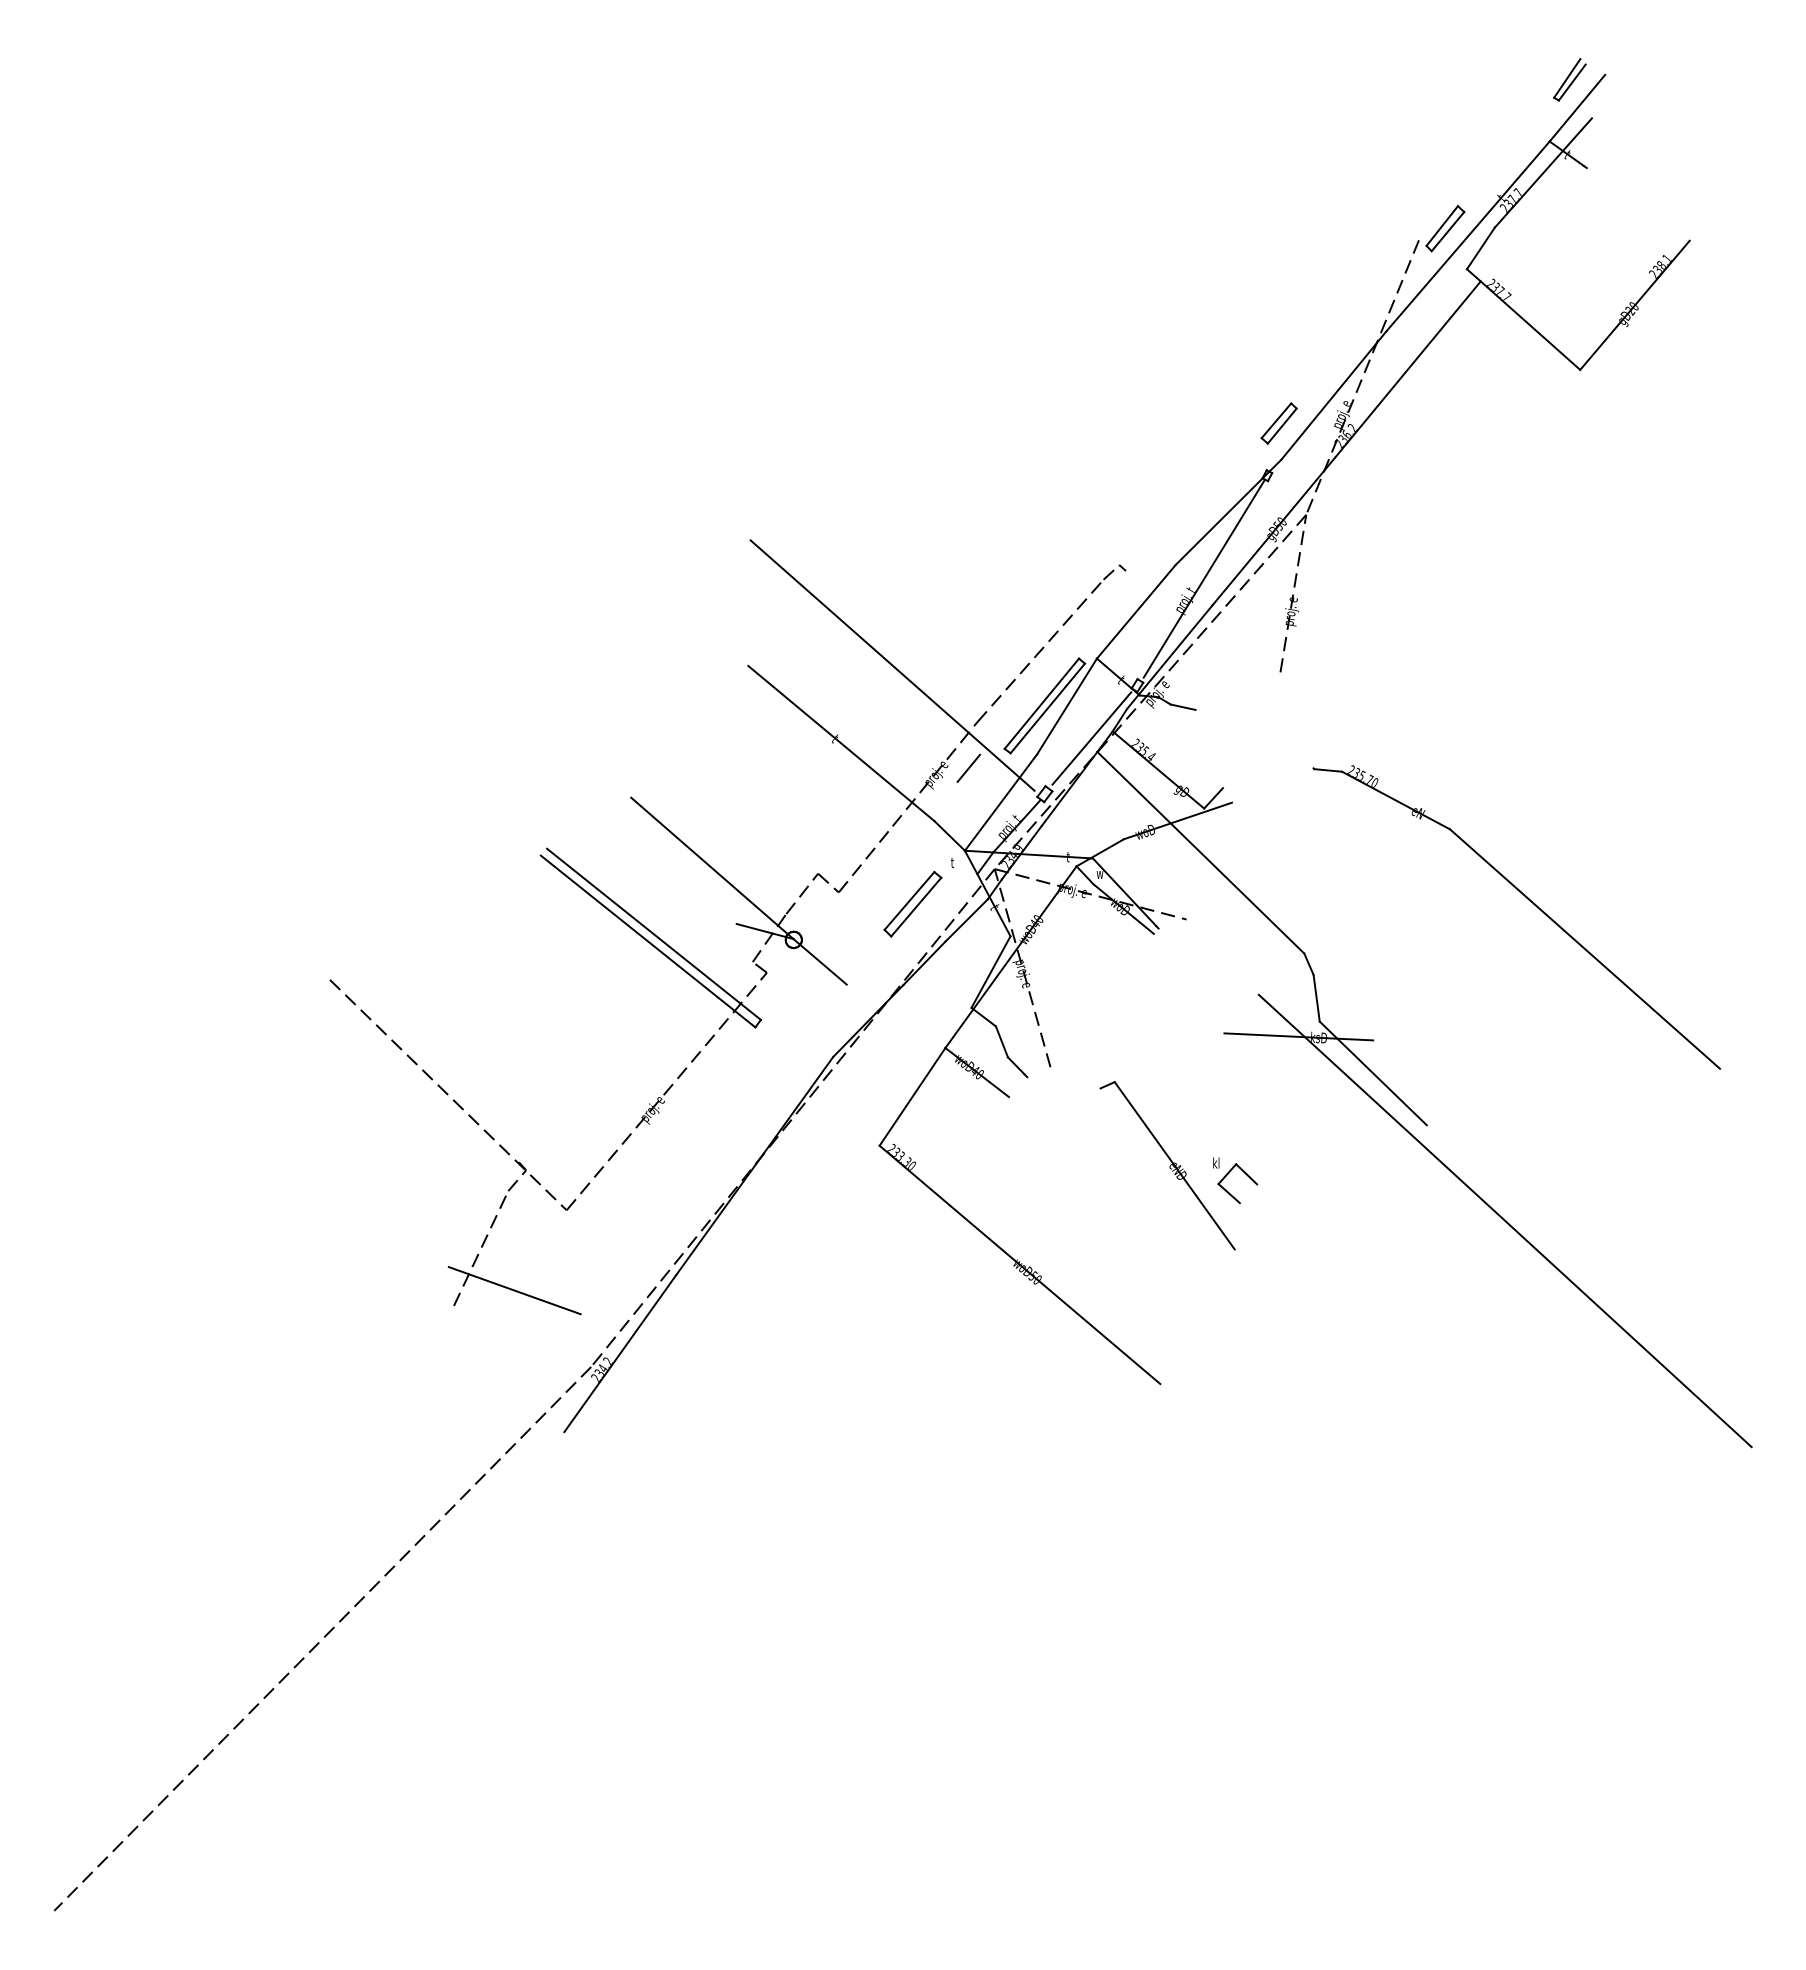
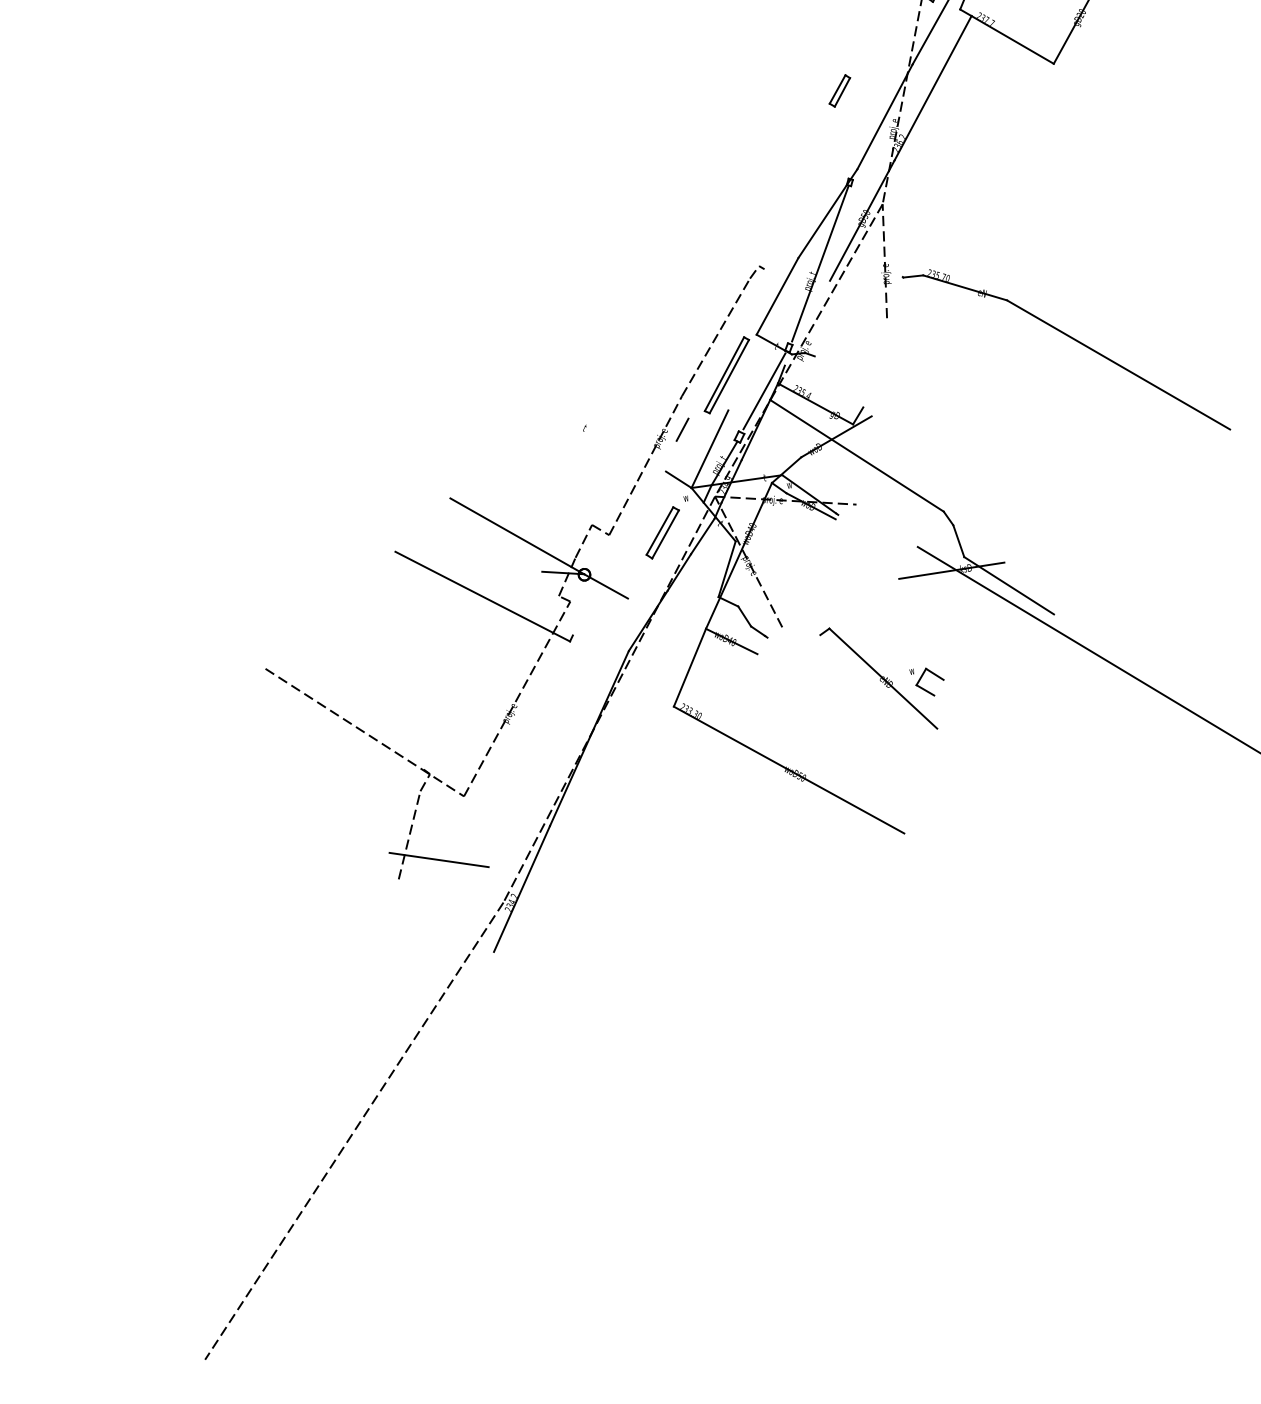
part: (1278, 423) -> (839, 91), moved
line: (1169, 656) -> (807, 322), removed
line: (892, 665) -> (614, 368), removed
line: (1066, 706) -> (742, 372), removed
line: (1182, 706) -> (823, 356), removed
line: (841, 743) -> (589, 430), removed
text: (954, 862) -> (685, 497), t -> w
part: (1529, 901) -> (1072, 339), moved
line: (653, 933) -> (485, 590), removed
text: (1215, 1162) -> (911, 670), kl -> w

